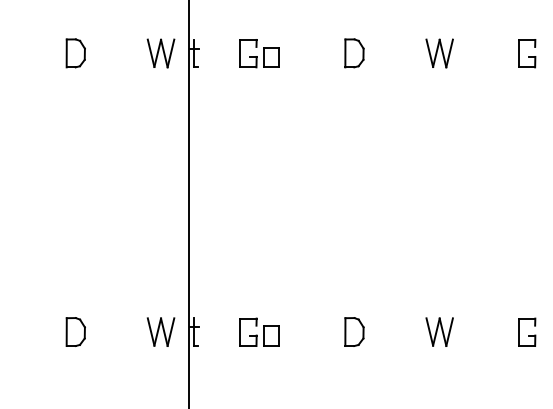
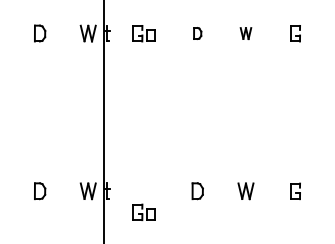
part: (354, 53) -> (197, 33), size x0.7
part: (438, 53) -> (245, 33), size x0.7
part: (258, 332) -> (143, 212), moved

